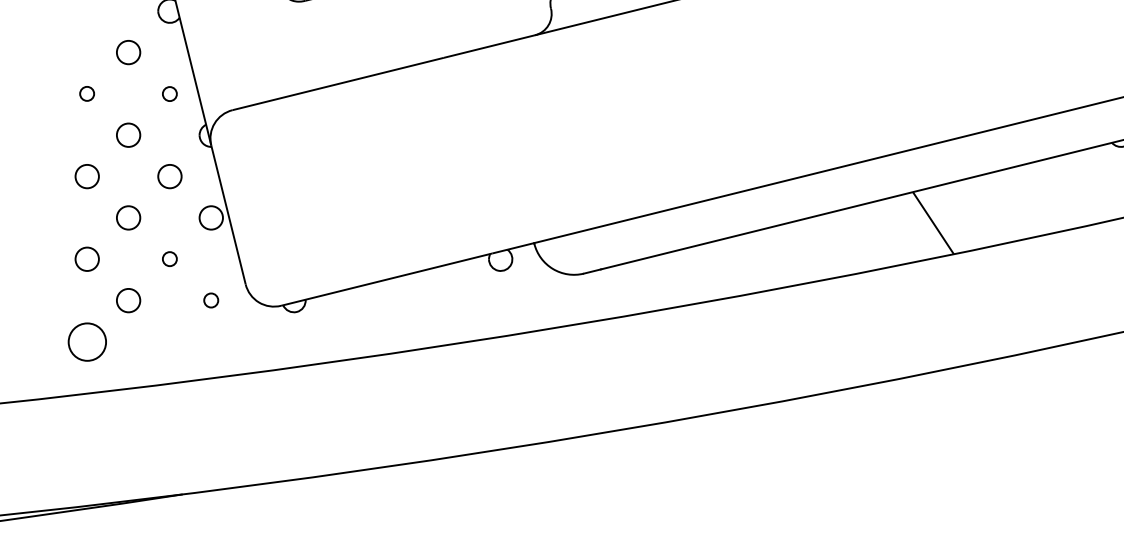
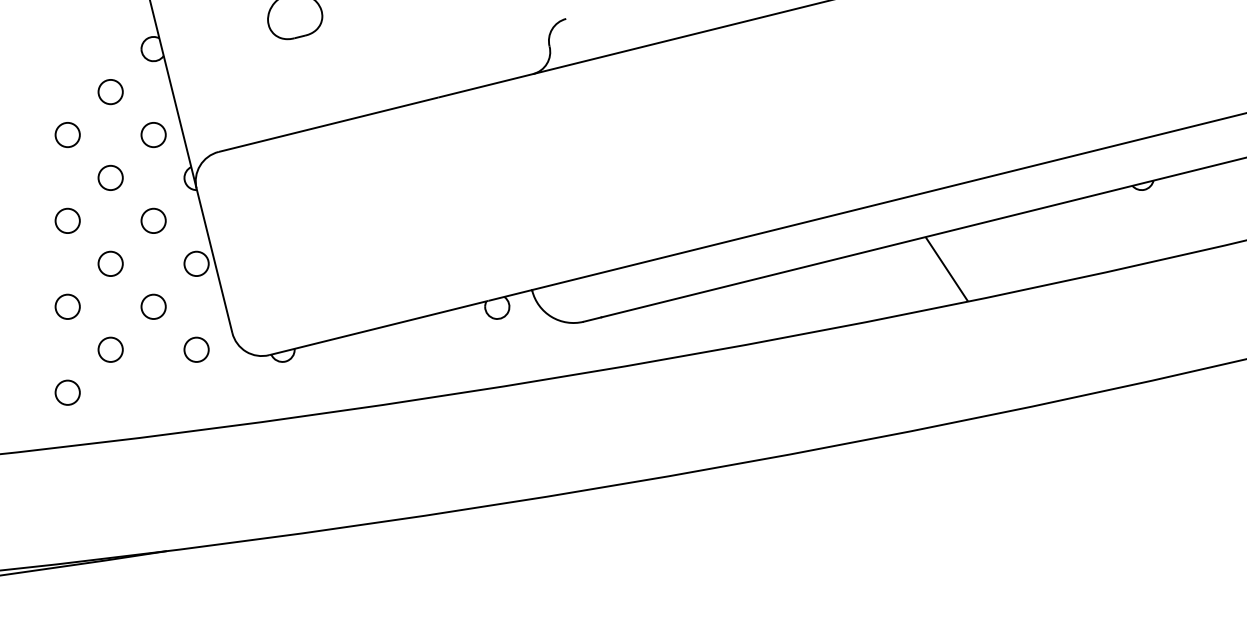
circle: (87, 93) -> (67, 134), size x1.67
circle: (169, 94) -> (153, 135), size x1.67
circle: (169, 258) -> (153, 306), size x1.67
circle: (211, 300) -> (196, 349), size x1.67
circle: (87, 341) -> (67, 392), size x0.62

